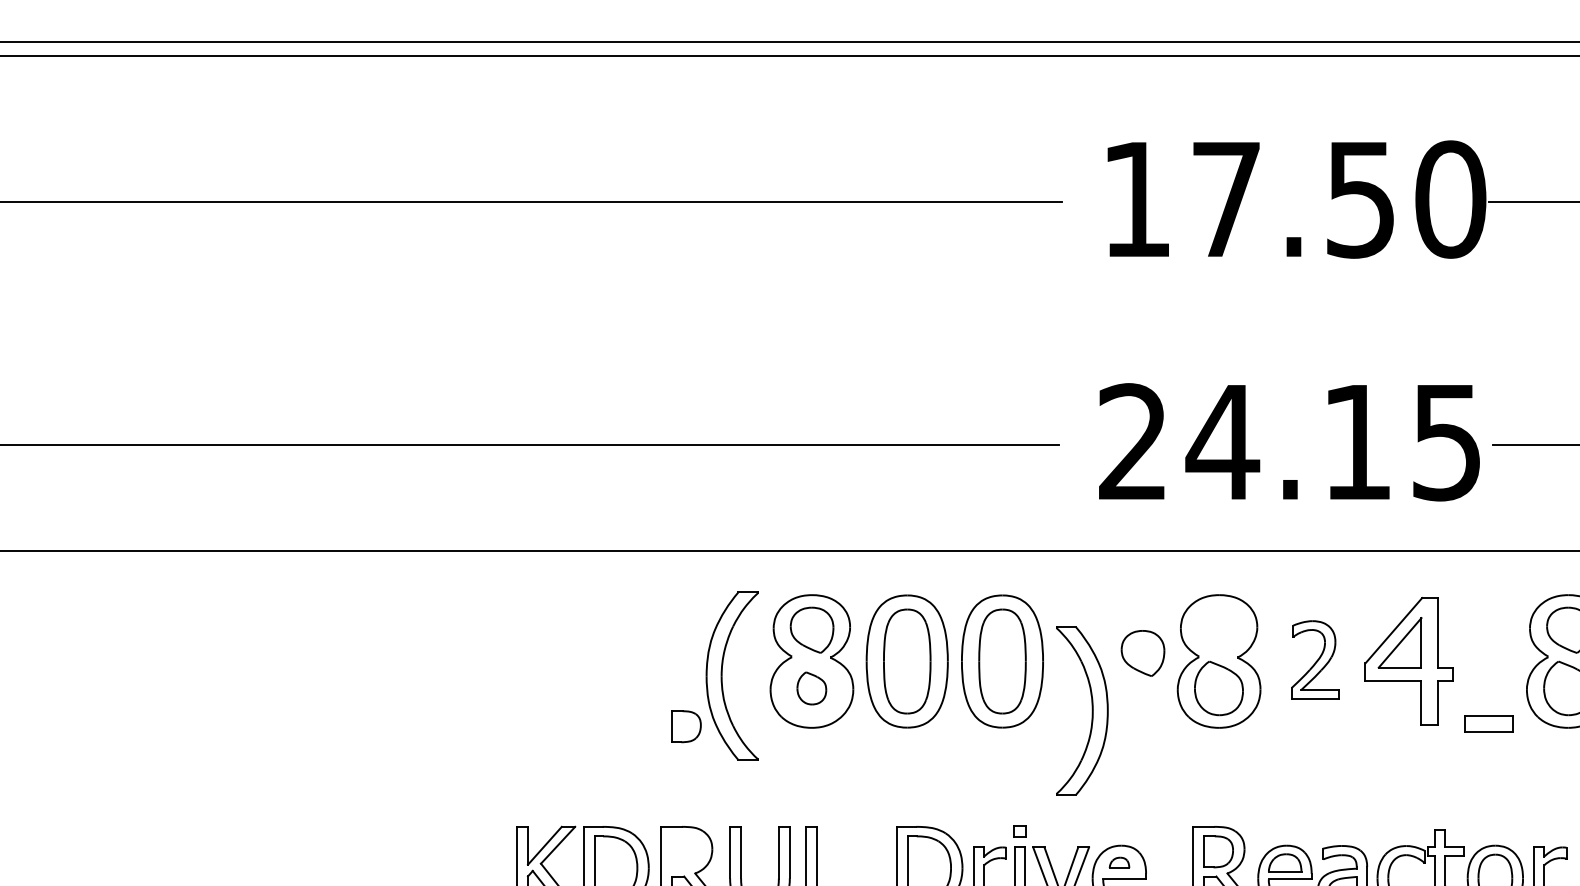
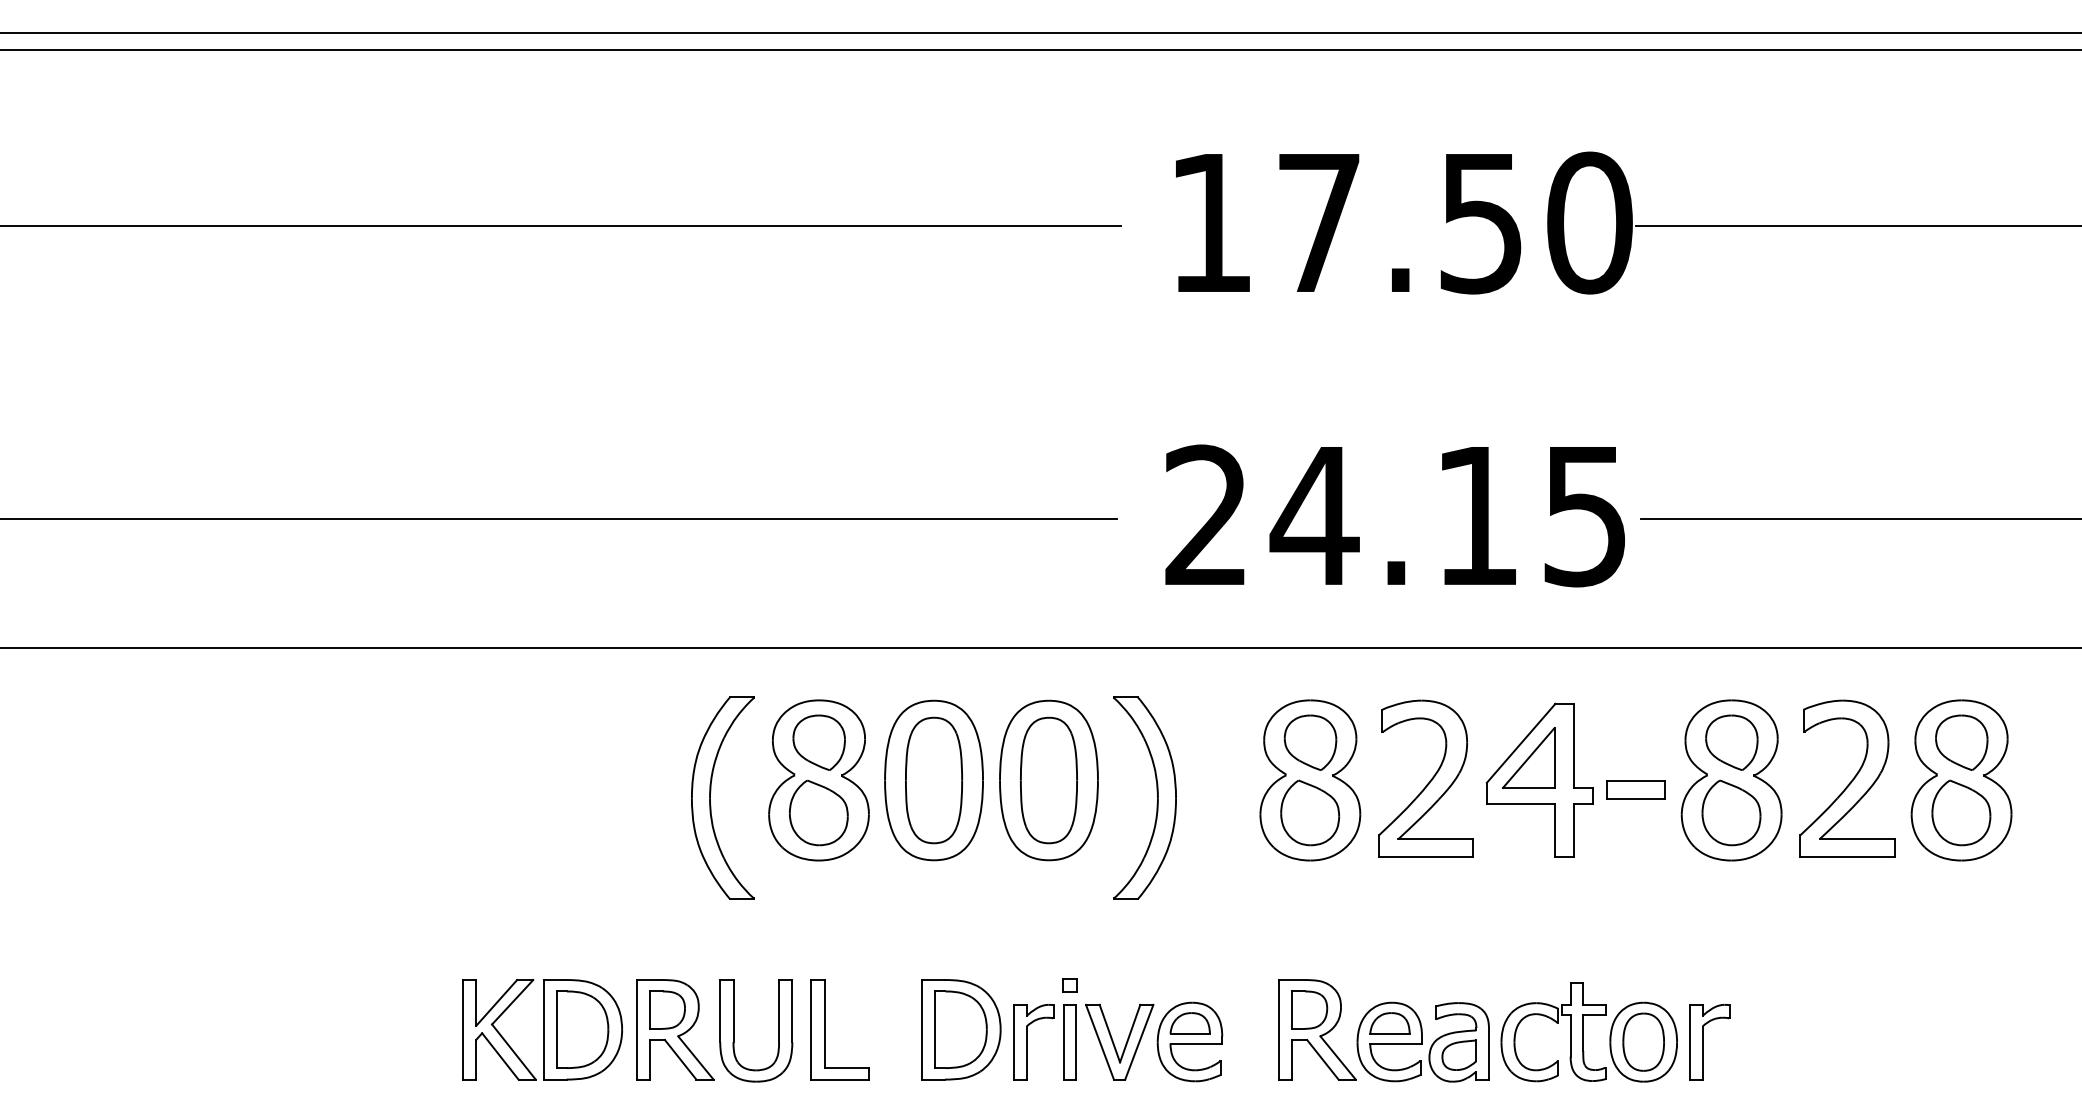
part: (1143, 653) -> (1310, 742), moved
part: (1314, 659) -> (1425, 778), size x1.67
part: (811, 688) -> (818, 812), size x1.67
part: (1092, 710) -> (1157, 797), moved
part: (1488, 723) -> (1635, 789), moved
part: (686, 726) -> (667, 1009), moved
part: (1118, 862) -> (1189, 1023), size x1.67

